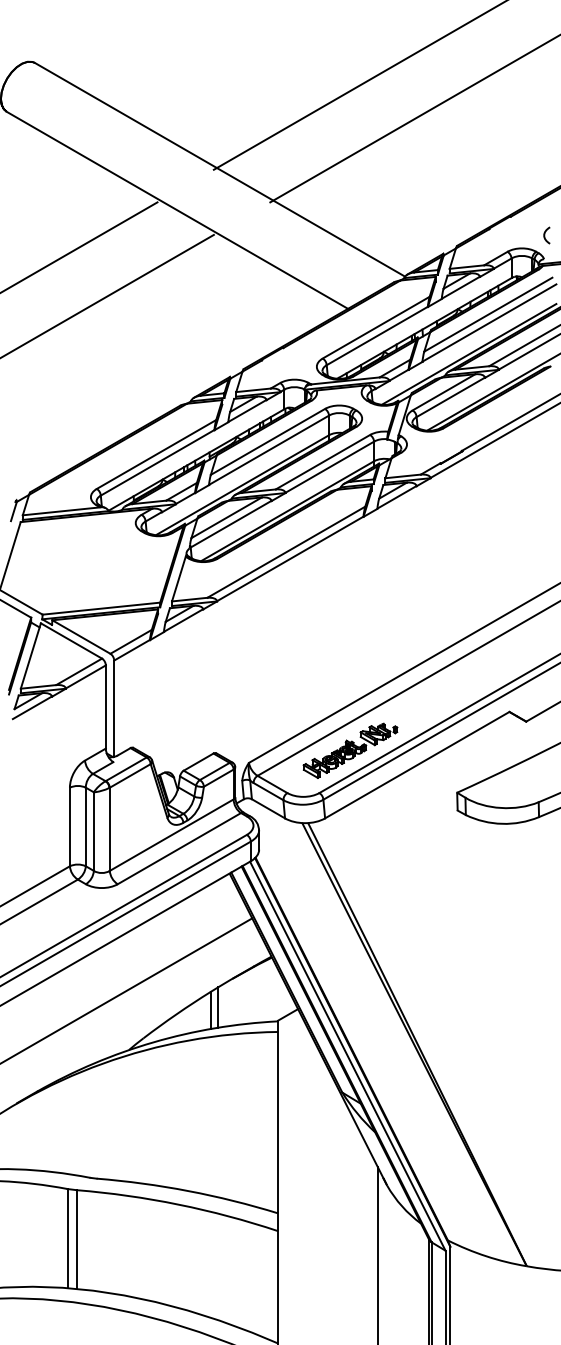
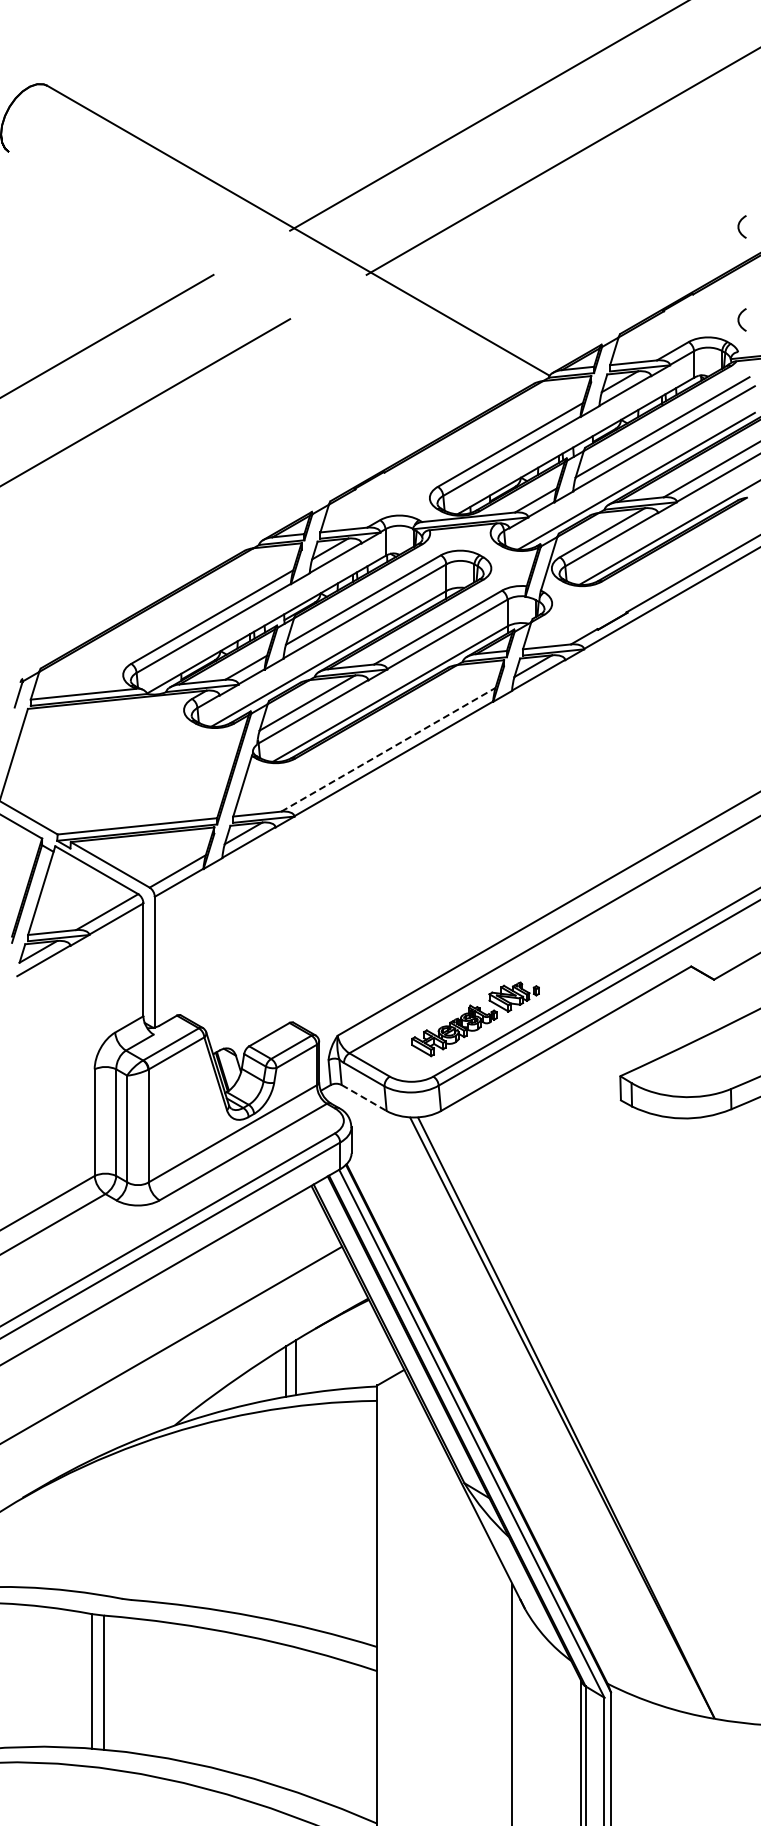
curve: (545, 166) -> (739, 226), added
line: (177, 210) -> (240, 285), removed
line: (286, 552) -> (388, 749), solid -> dashed
line: (268, 809) -> (364, 1098), solid -> dashed

